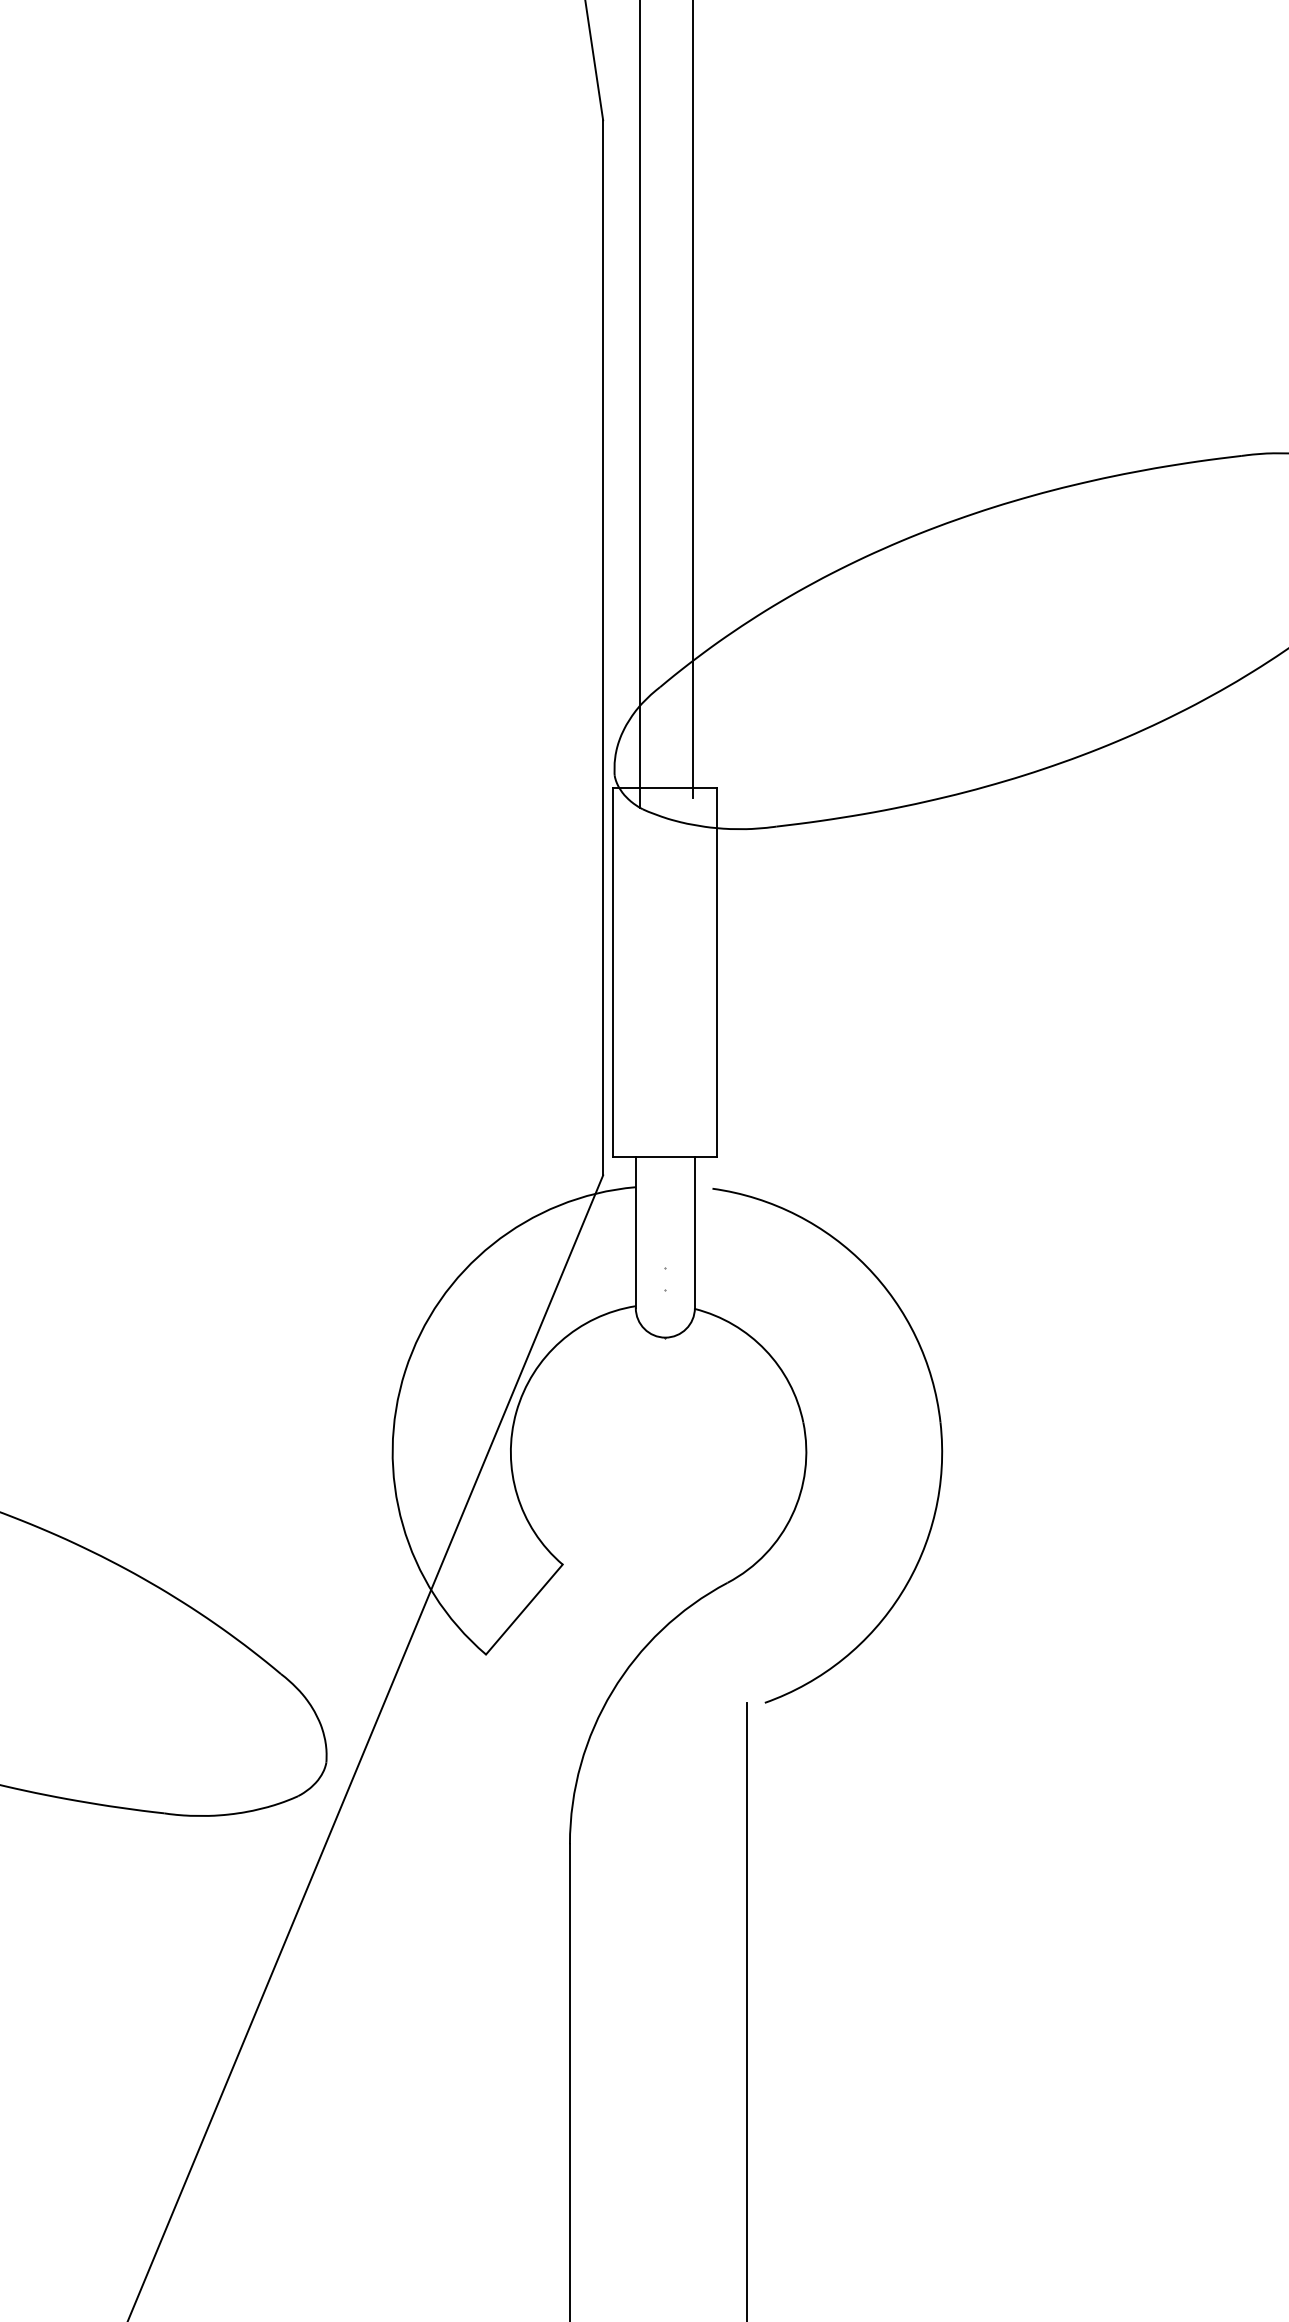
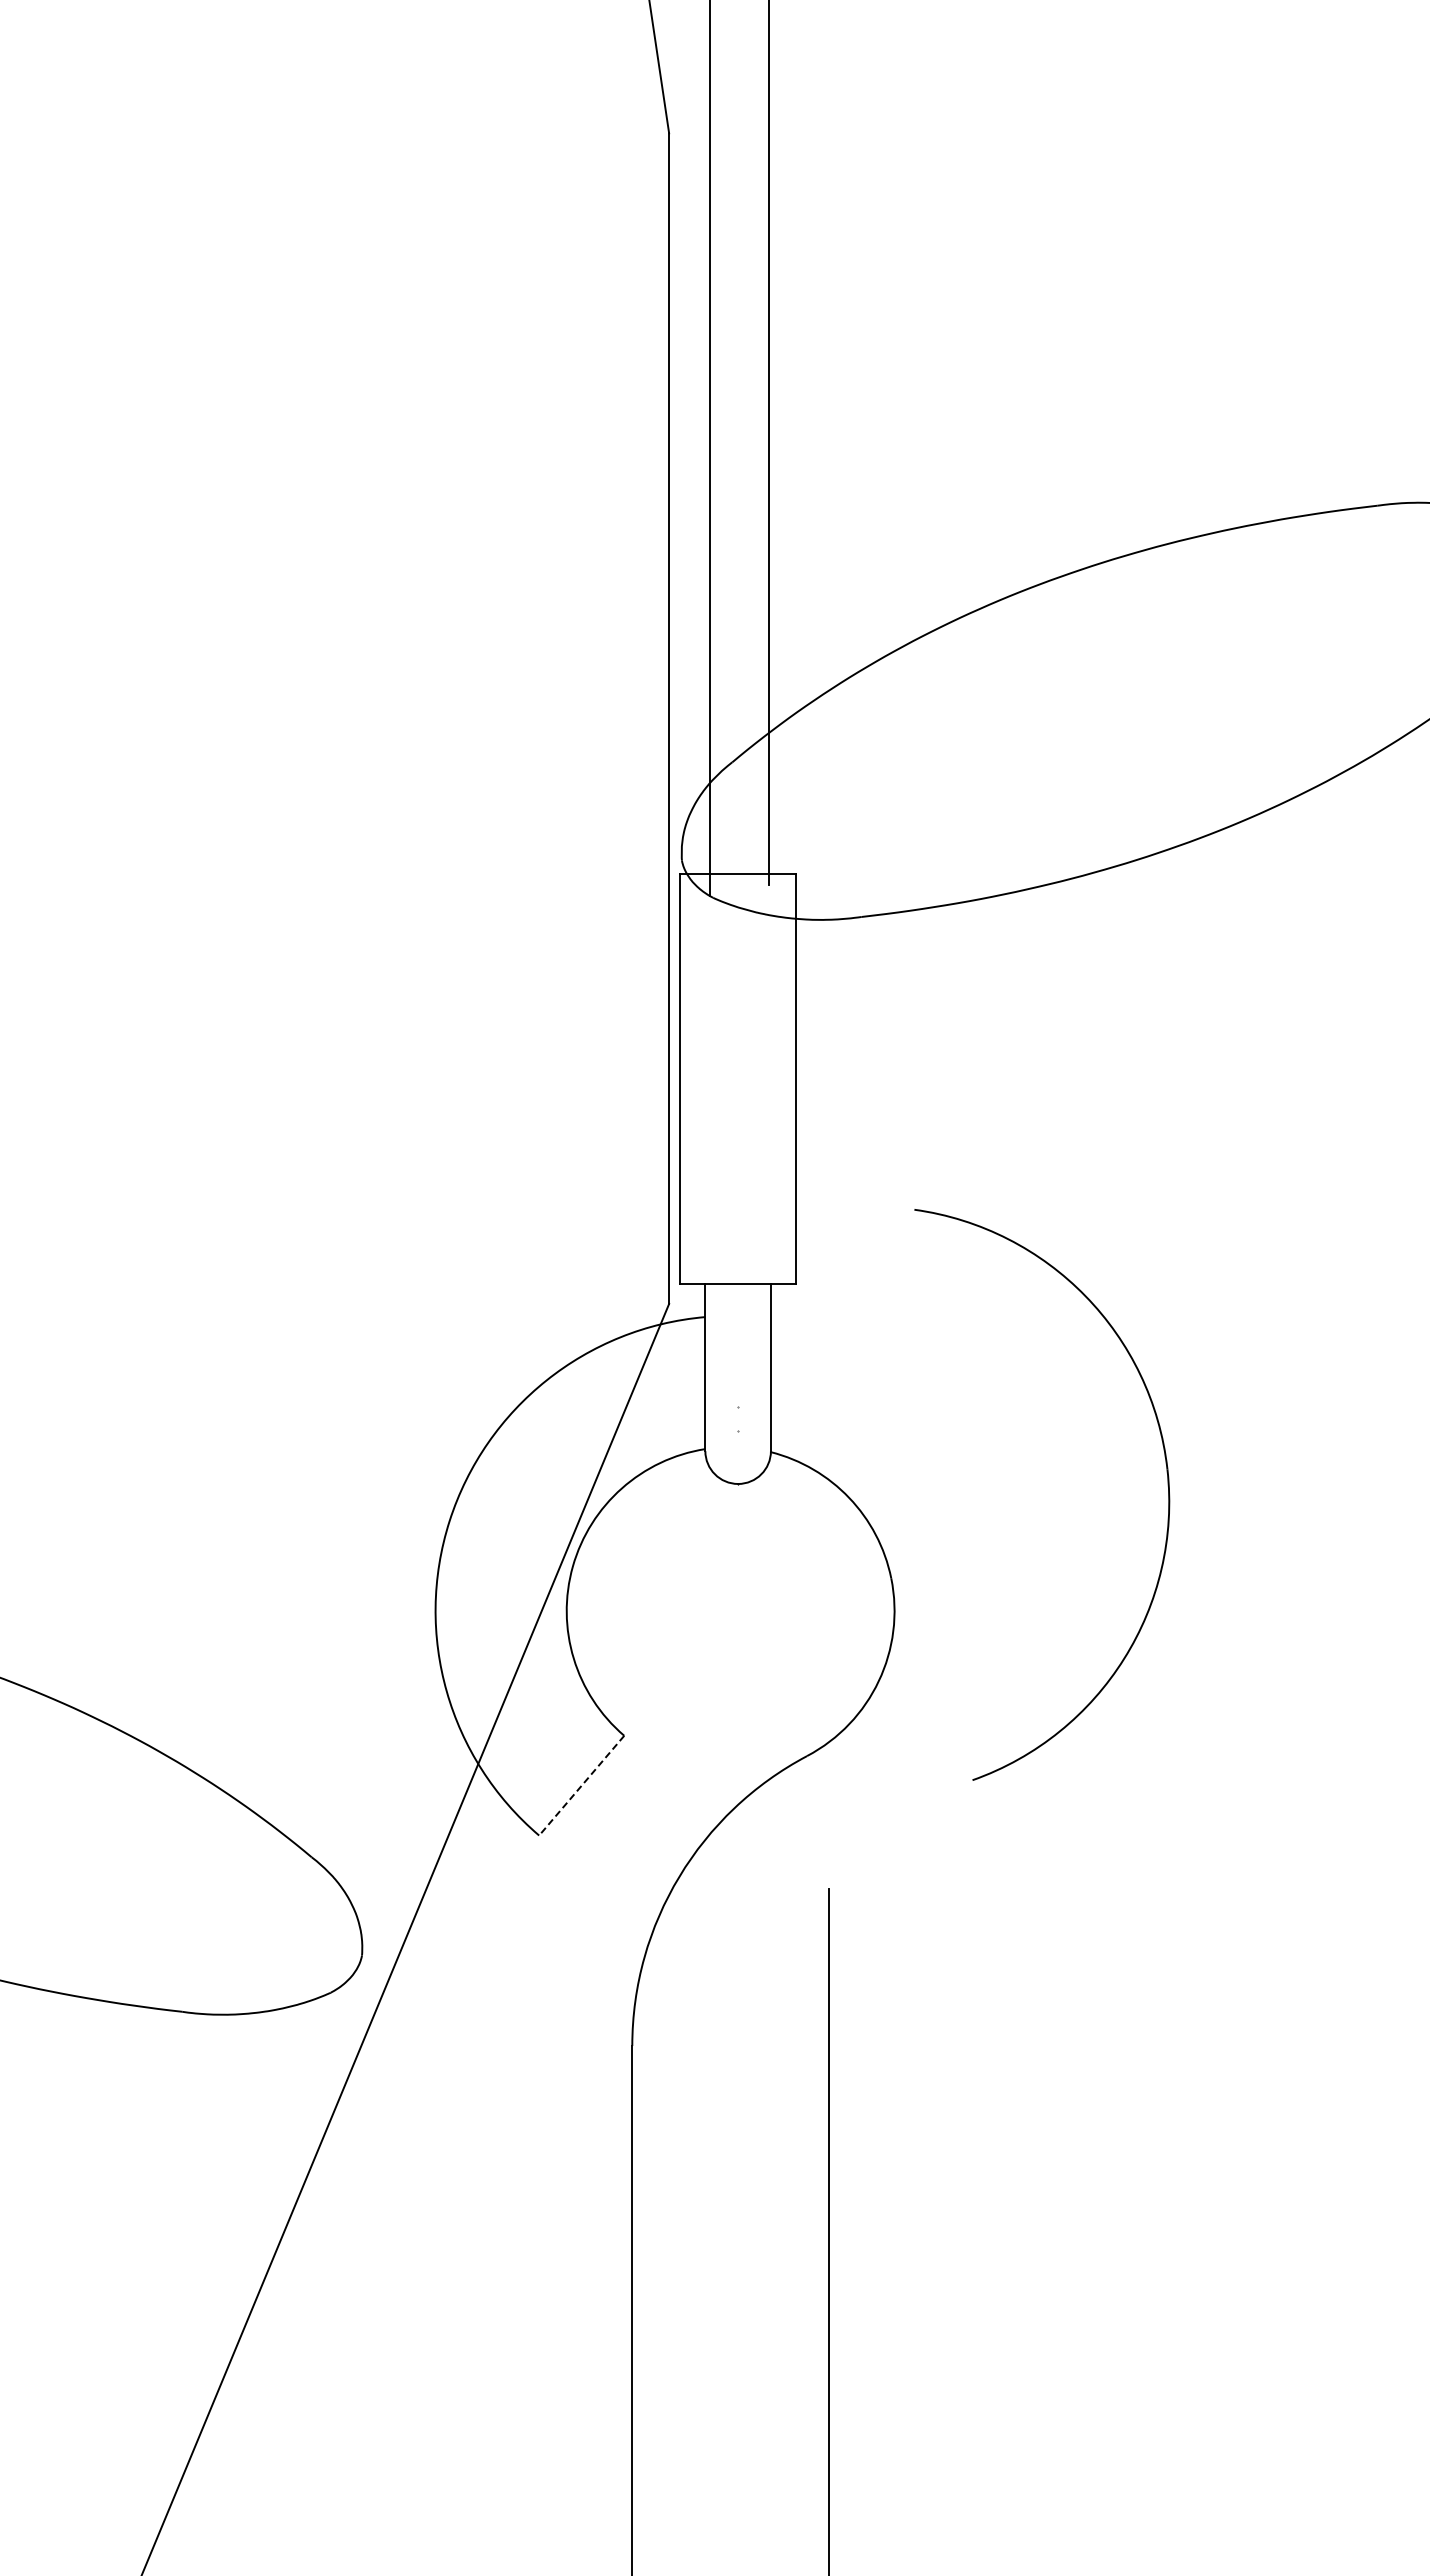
part: (940, 1437) -> (1167, 1485), moved
line: (524, 1609) -> (581, 1785), solid -> dashed

